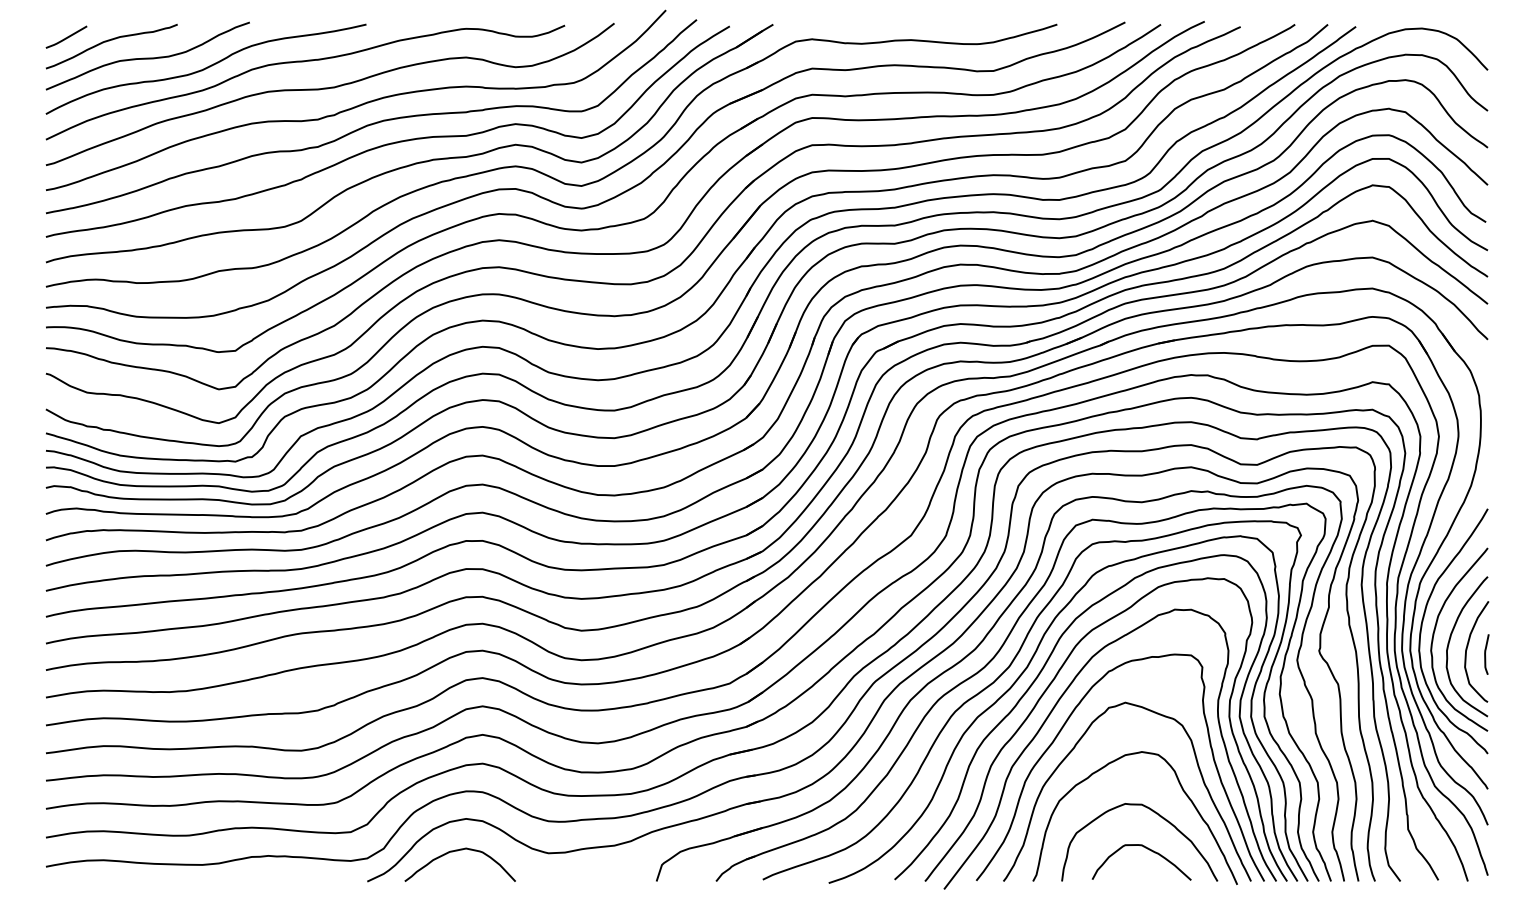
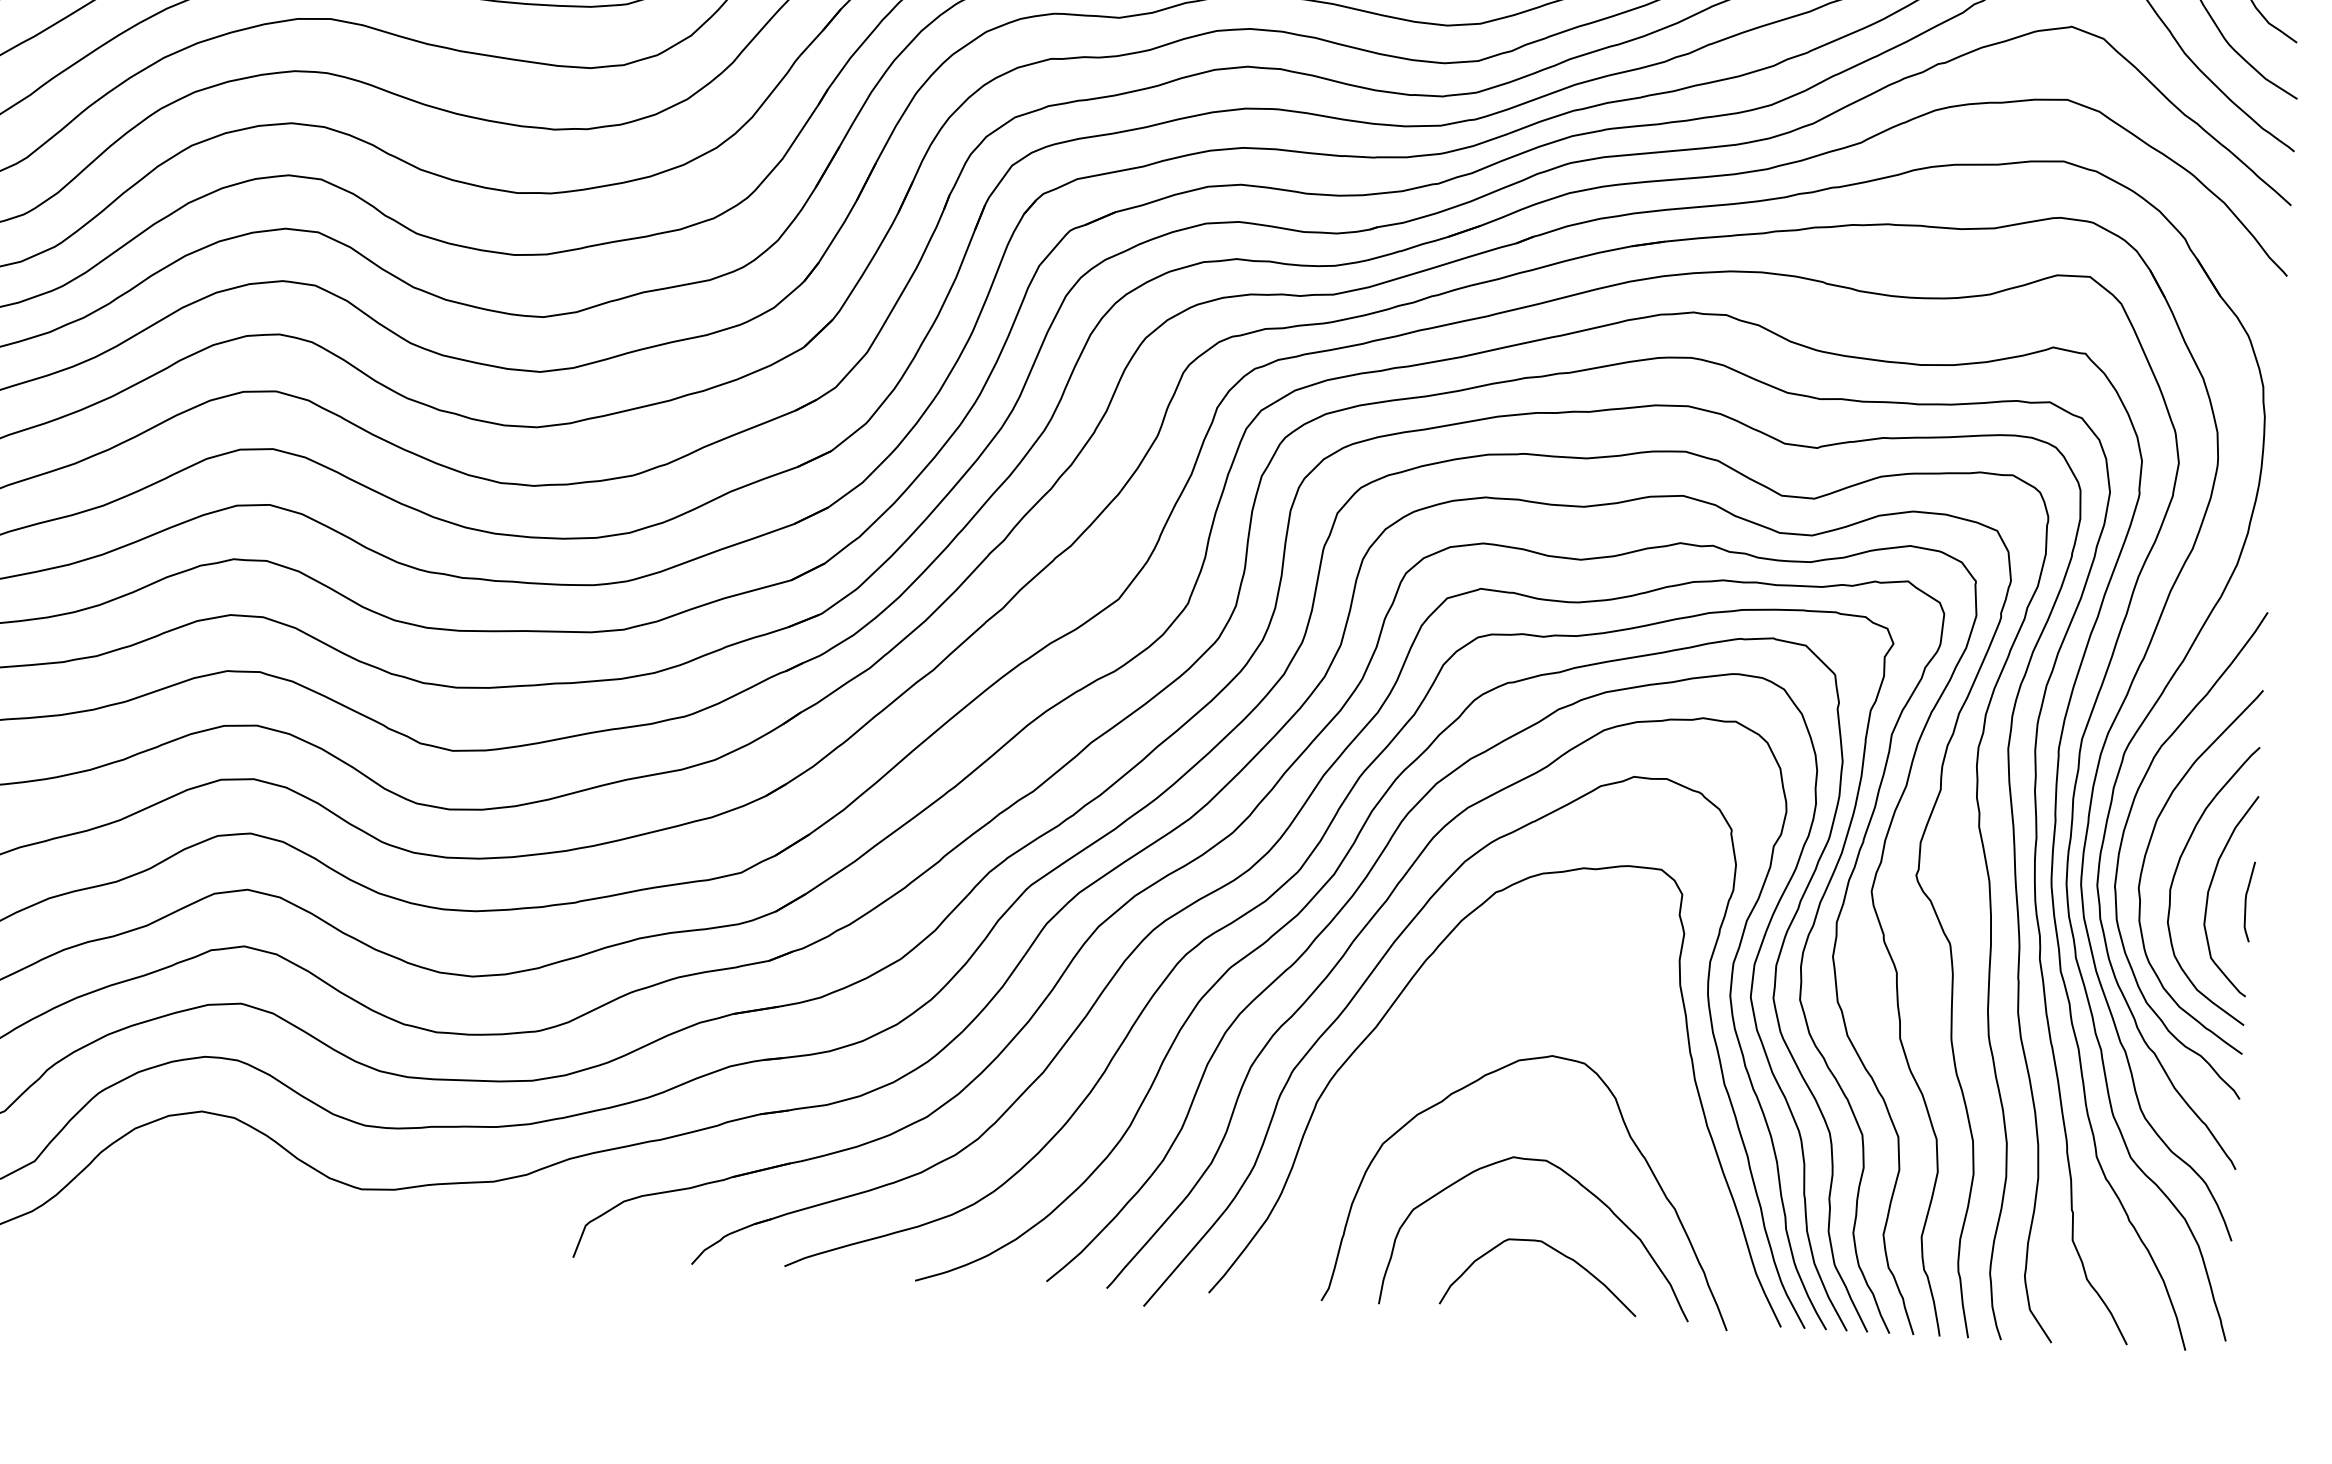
curve: (1073, 750) -> (1416, 1045), removed
curve: (457, 851) -> (180, 1175), removed

